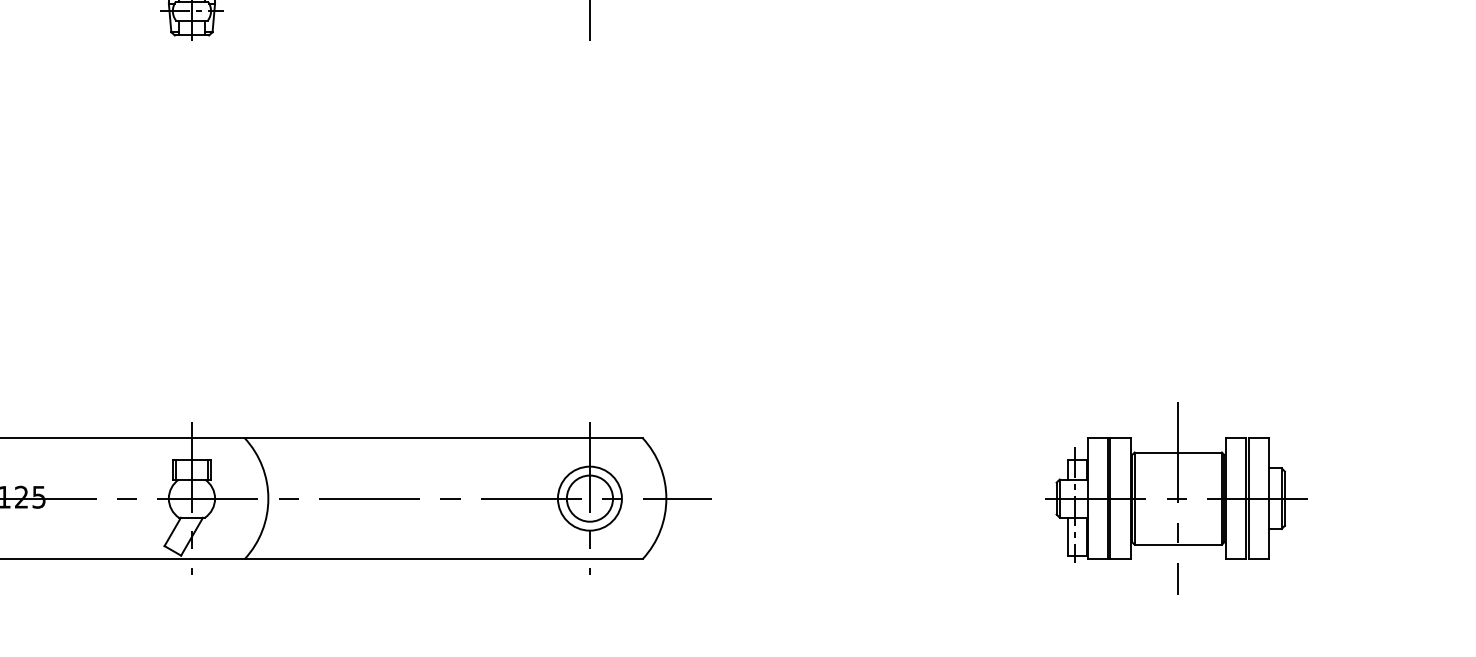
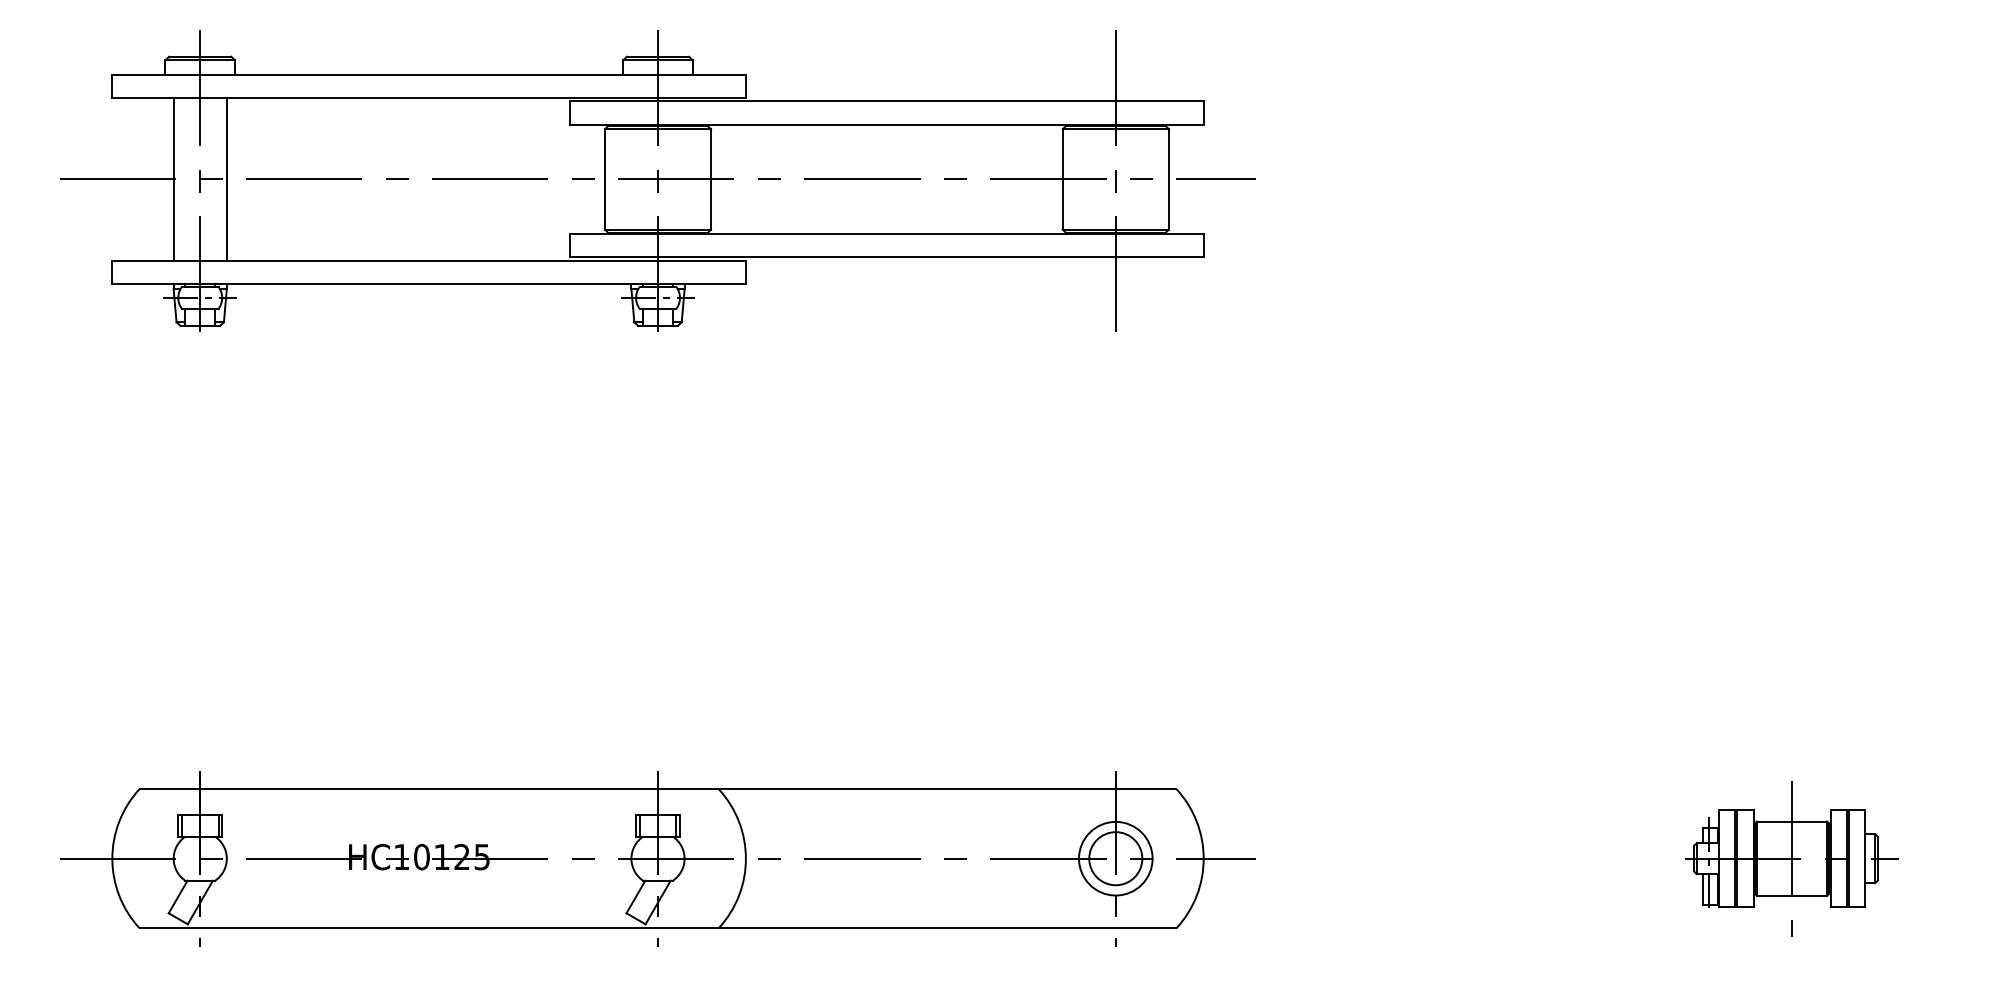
part: (1176, 498) -> (1790, 858), size x0.7

